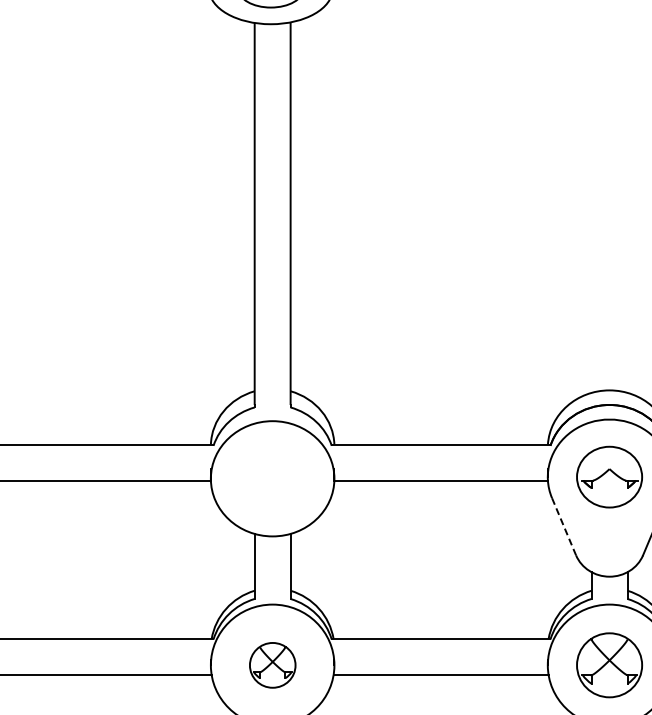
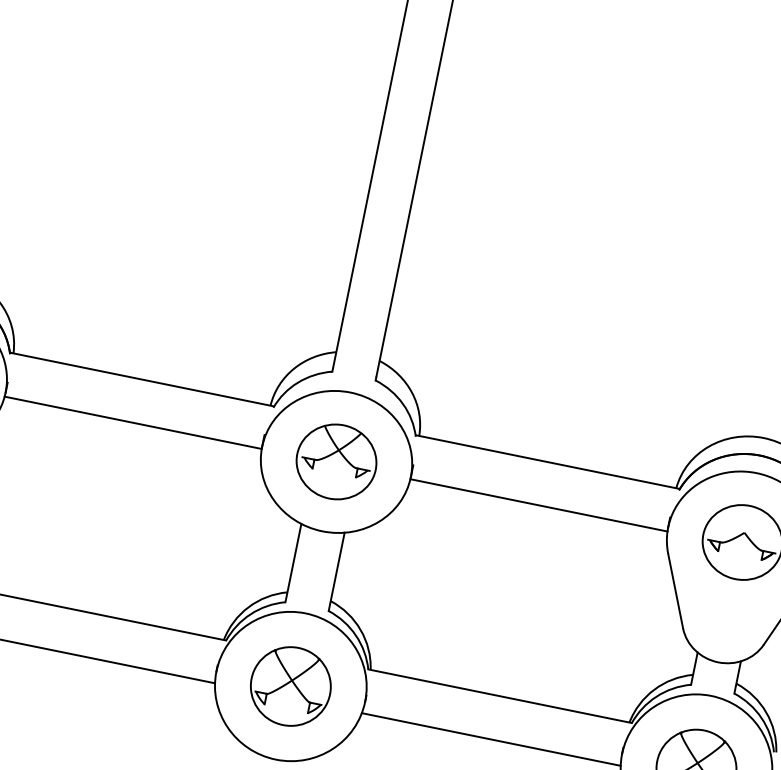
part: (272, 478) -> (336, 461), added
line: (563, 526) -> (675, 590), dashed -> solid
part: (272, 665) -> (290, 686), size x1.43

